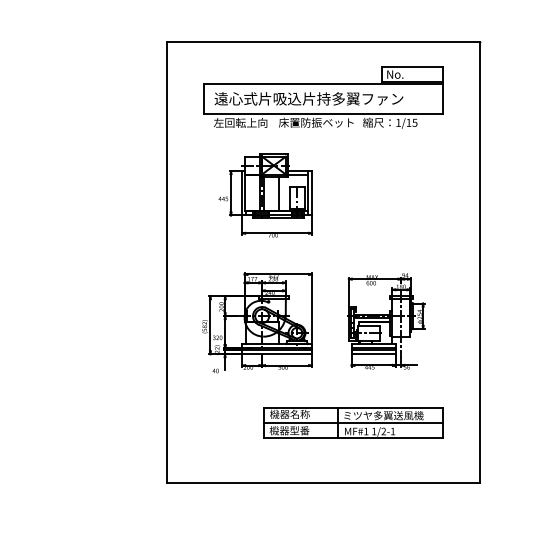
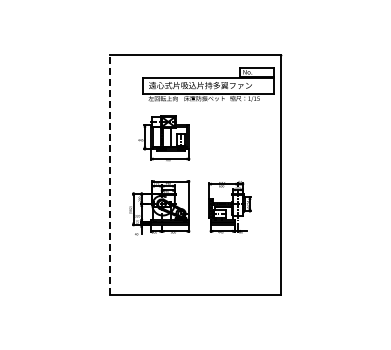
part: (323, 96) -> (208, 84), moved
line: (166, 261) -> (109, 174), solid -> dashed
part: (352, 422) -> (211, 262), removed

